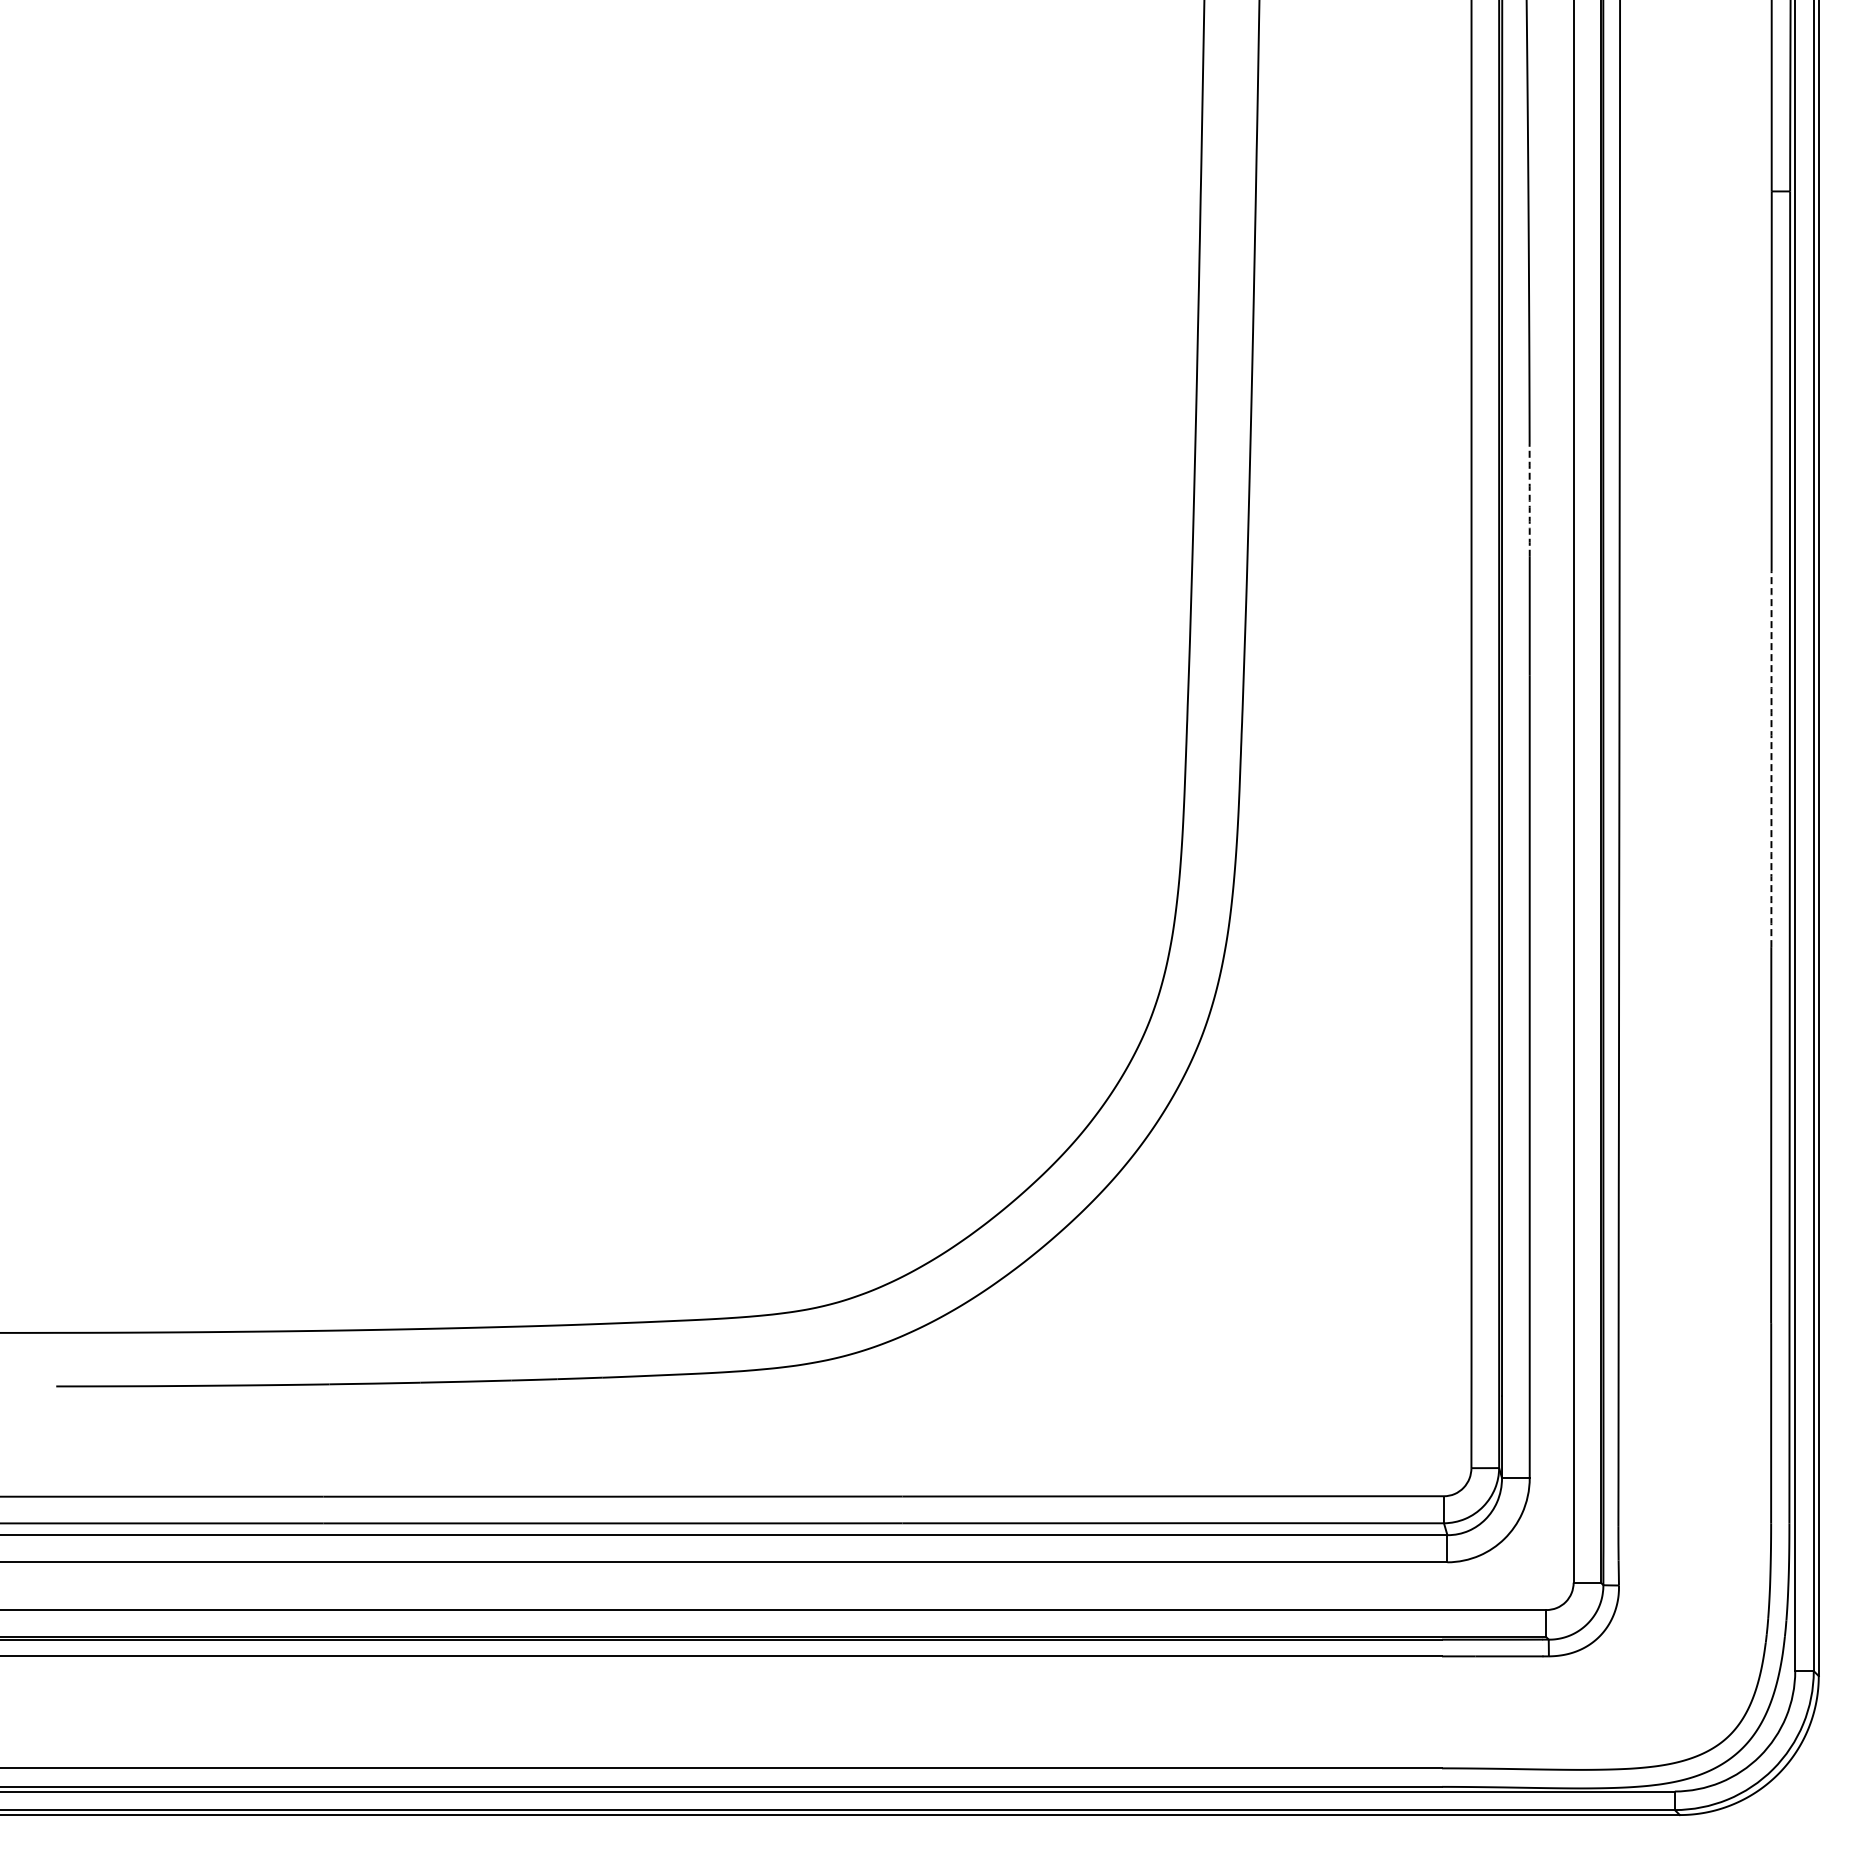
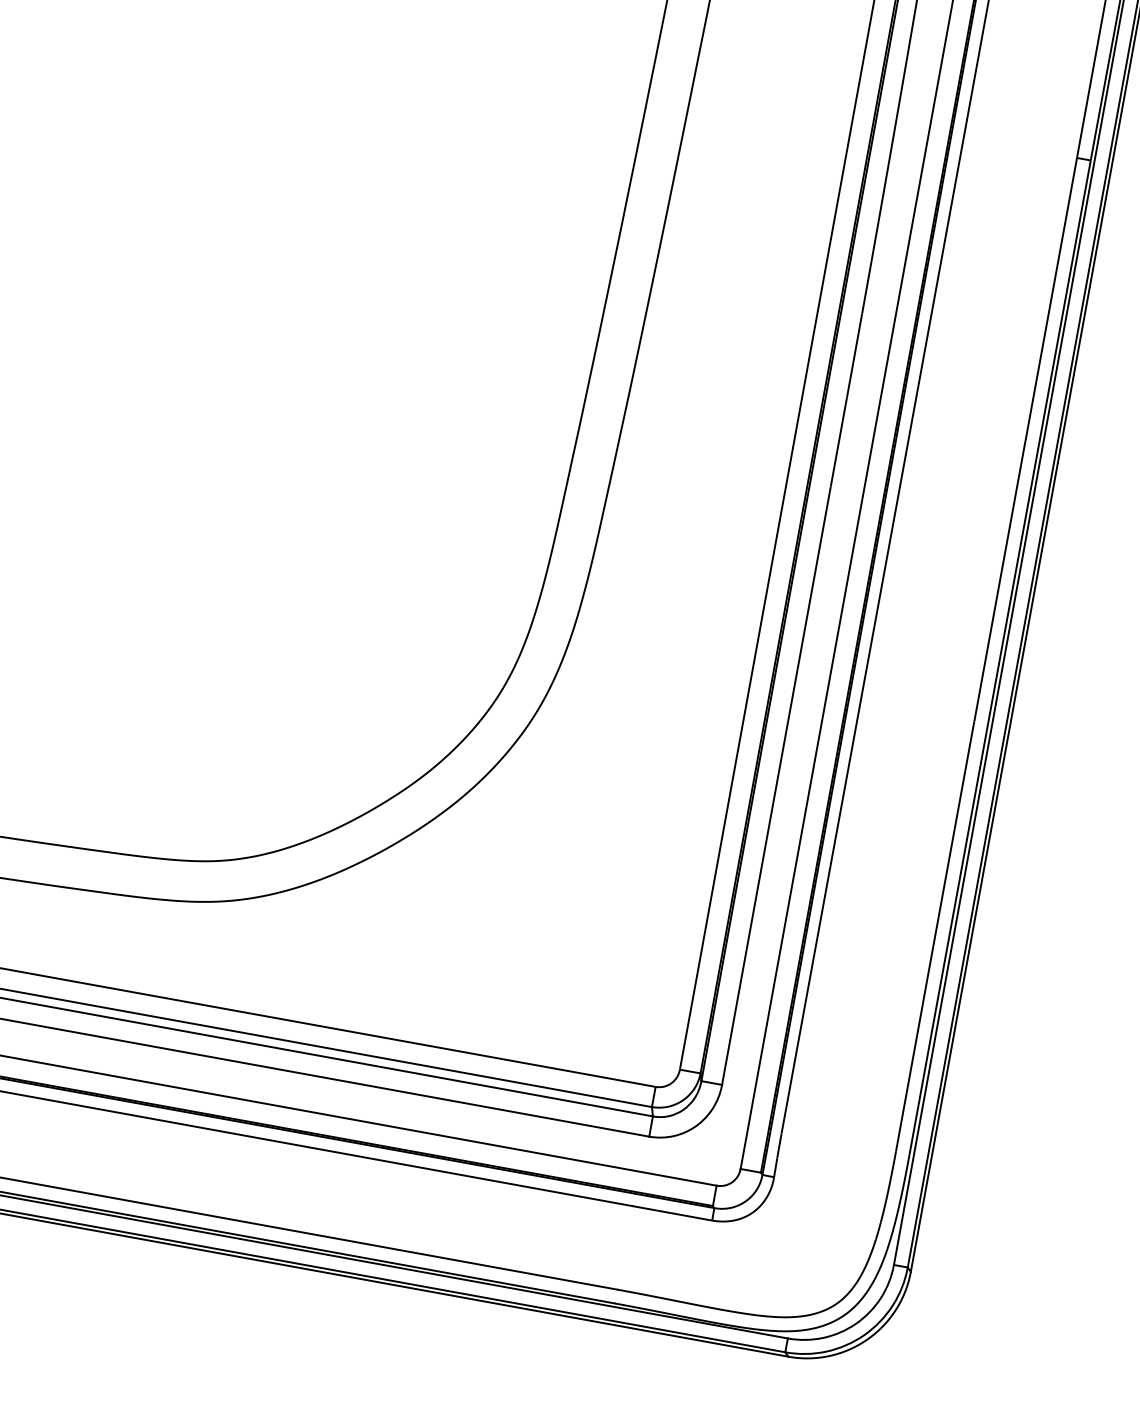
arc: (1529, 500) -> (854, 355), dashed -> solid
arc: (1771, 759) -> (999, 581), dashed -> solid

